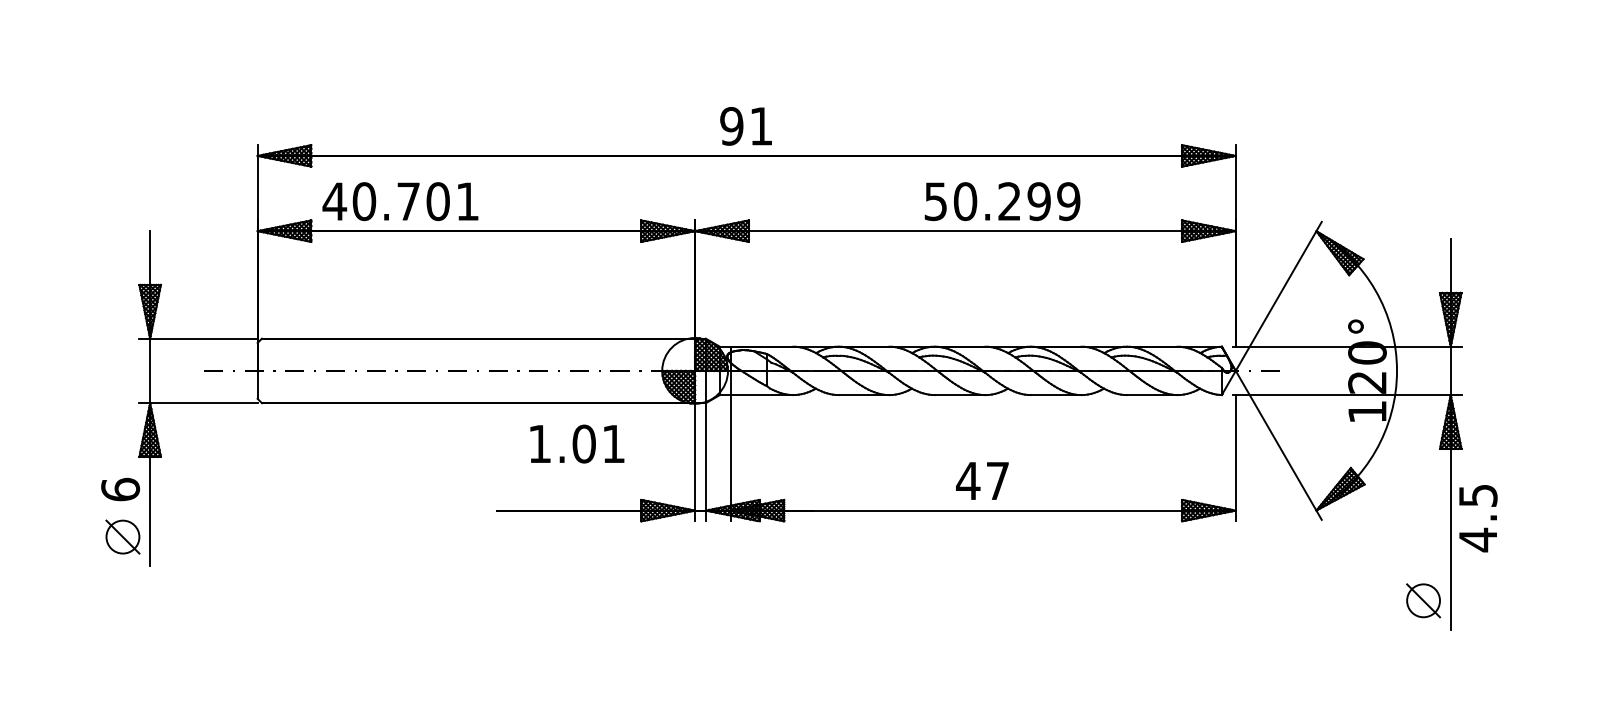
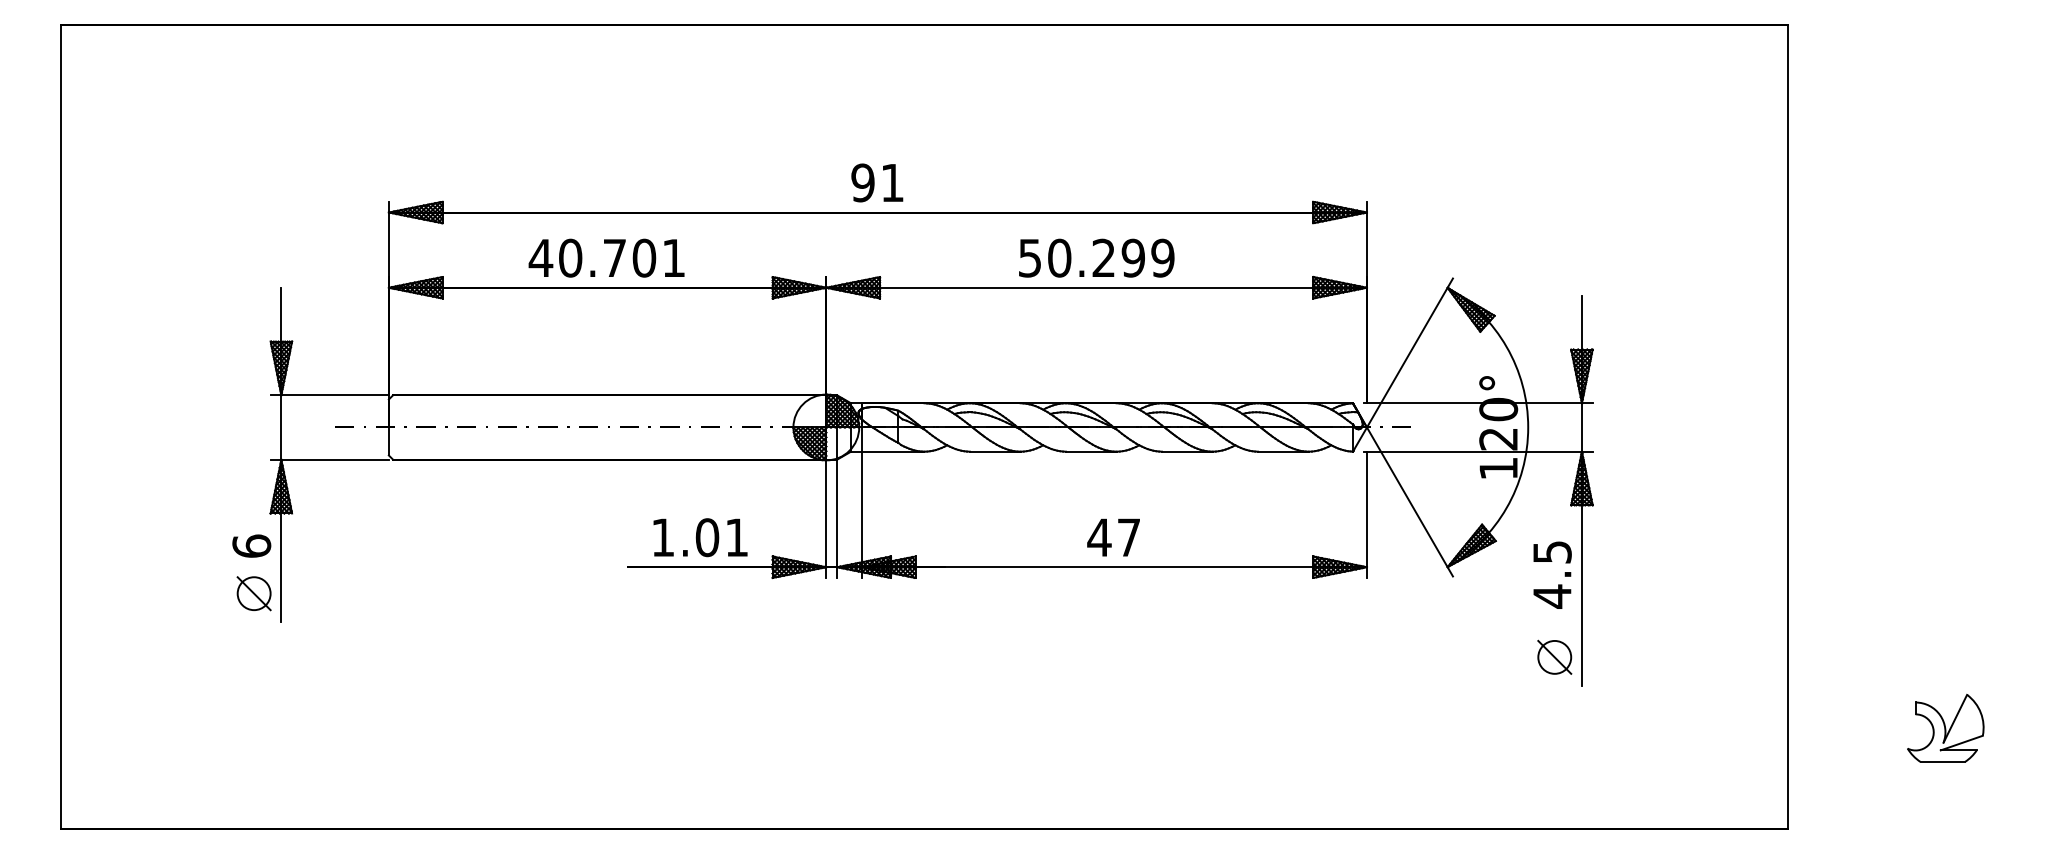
text: (400, 200) -> (606, 257), moved
text: (1002, 200) -> (1096, 257), moved
text: (577, 443) -> (700, 537), moved
text: (1478, 517) -> (1552, 574), moved

